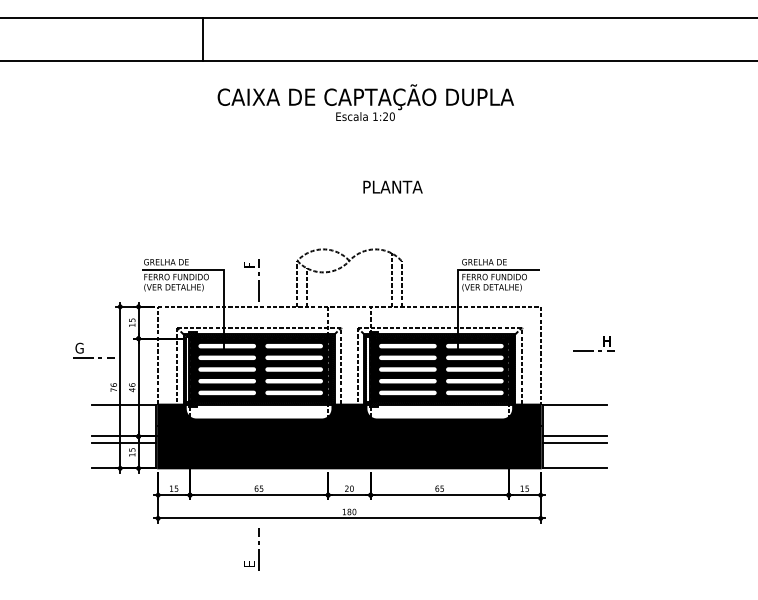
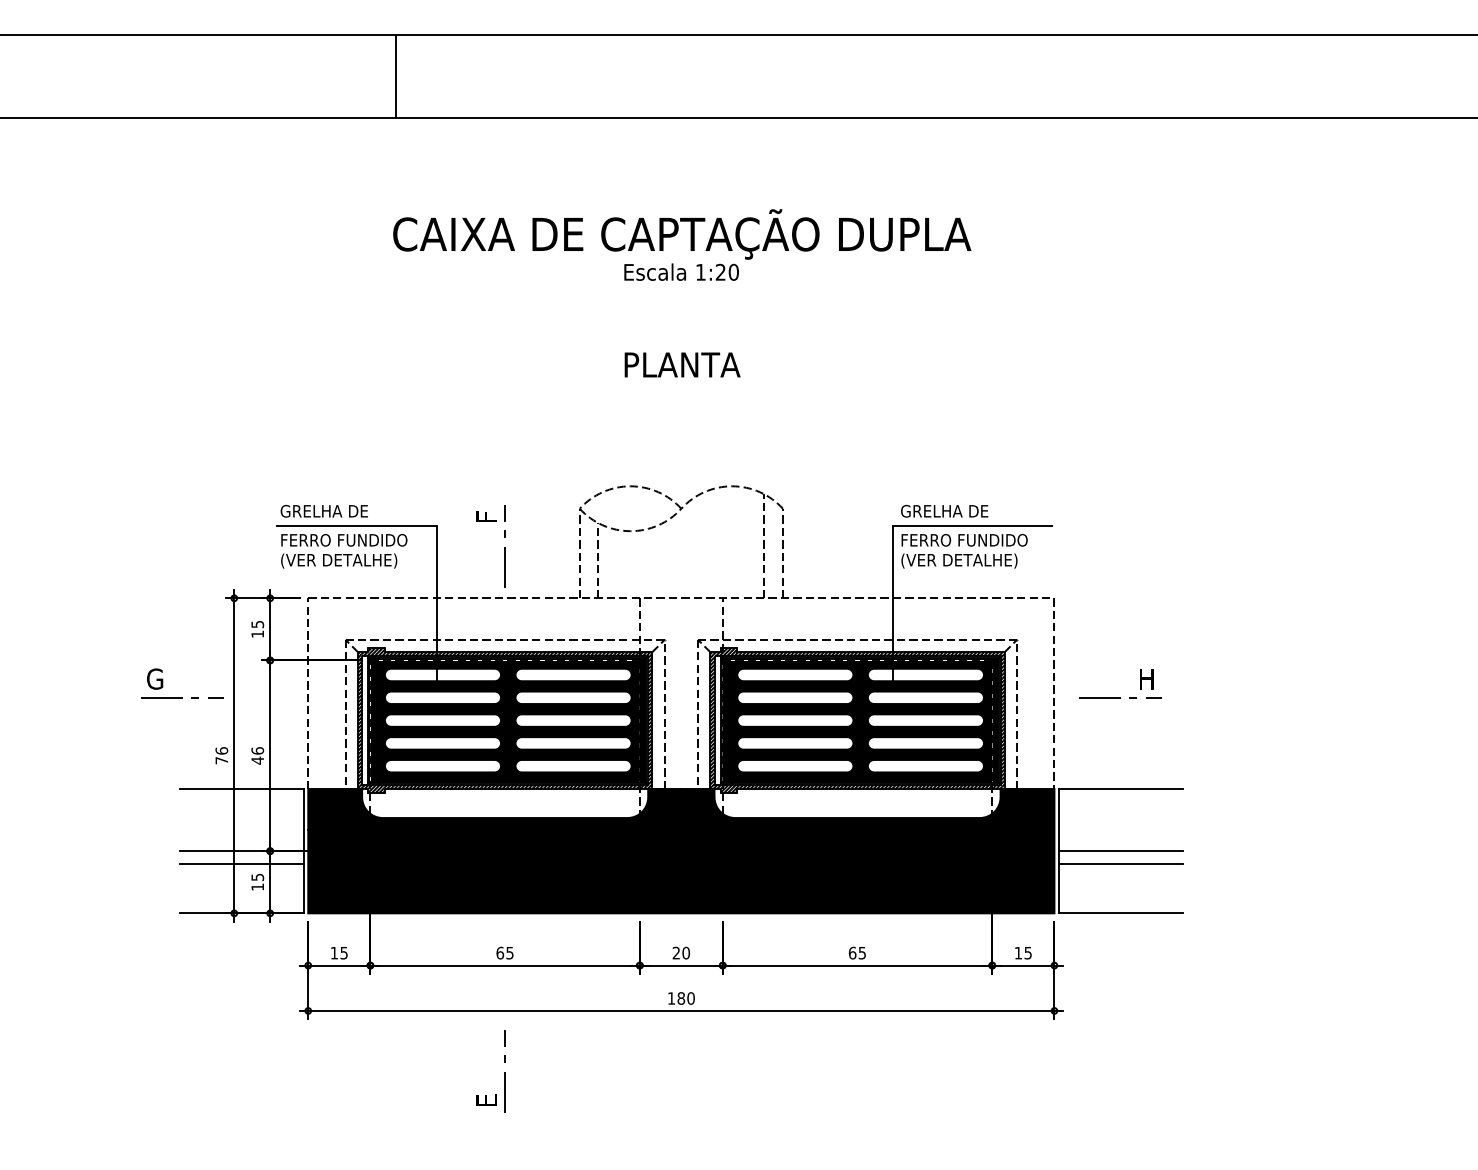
text: (365, 102) -> (681, 244), moved
text: (392, 186) -> (681, 363), moved
part: (593, 350) -> (1120, 697), moved

